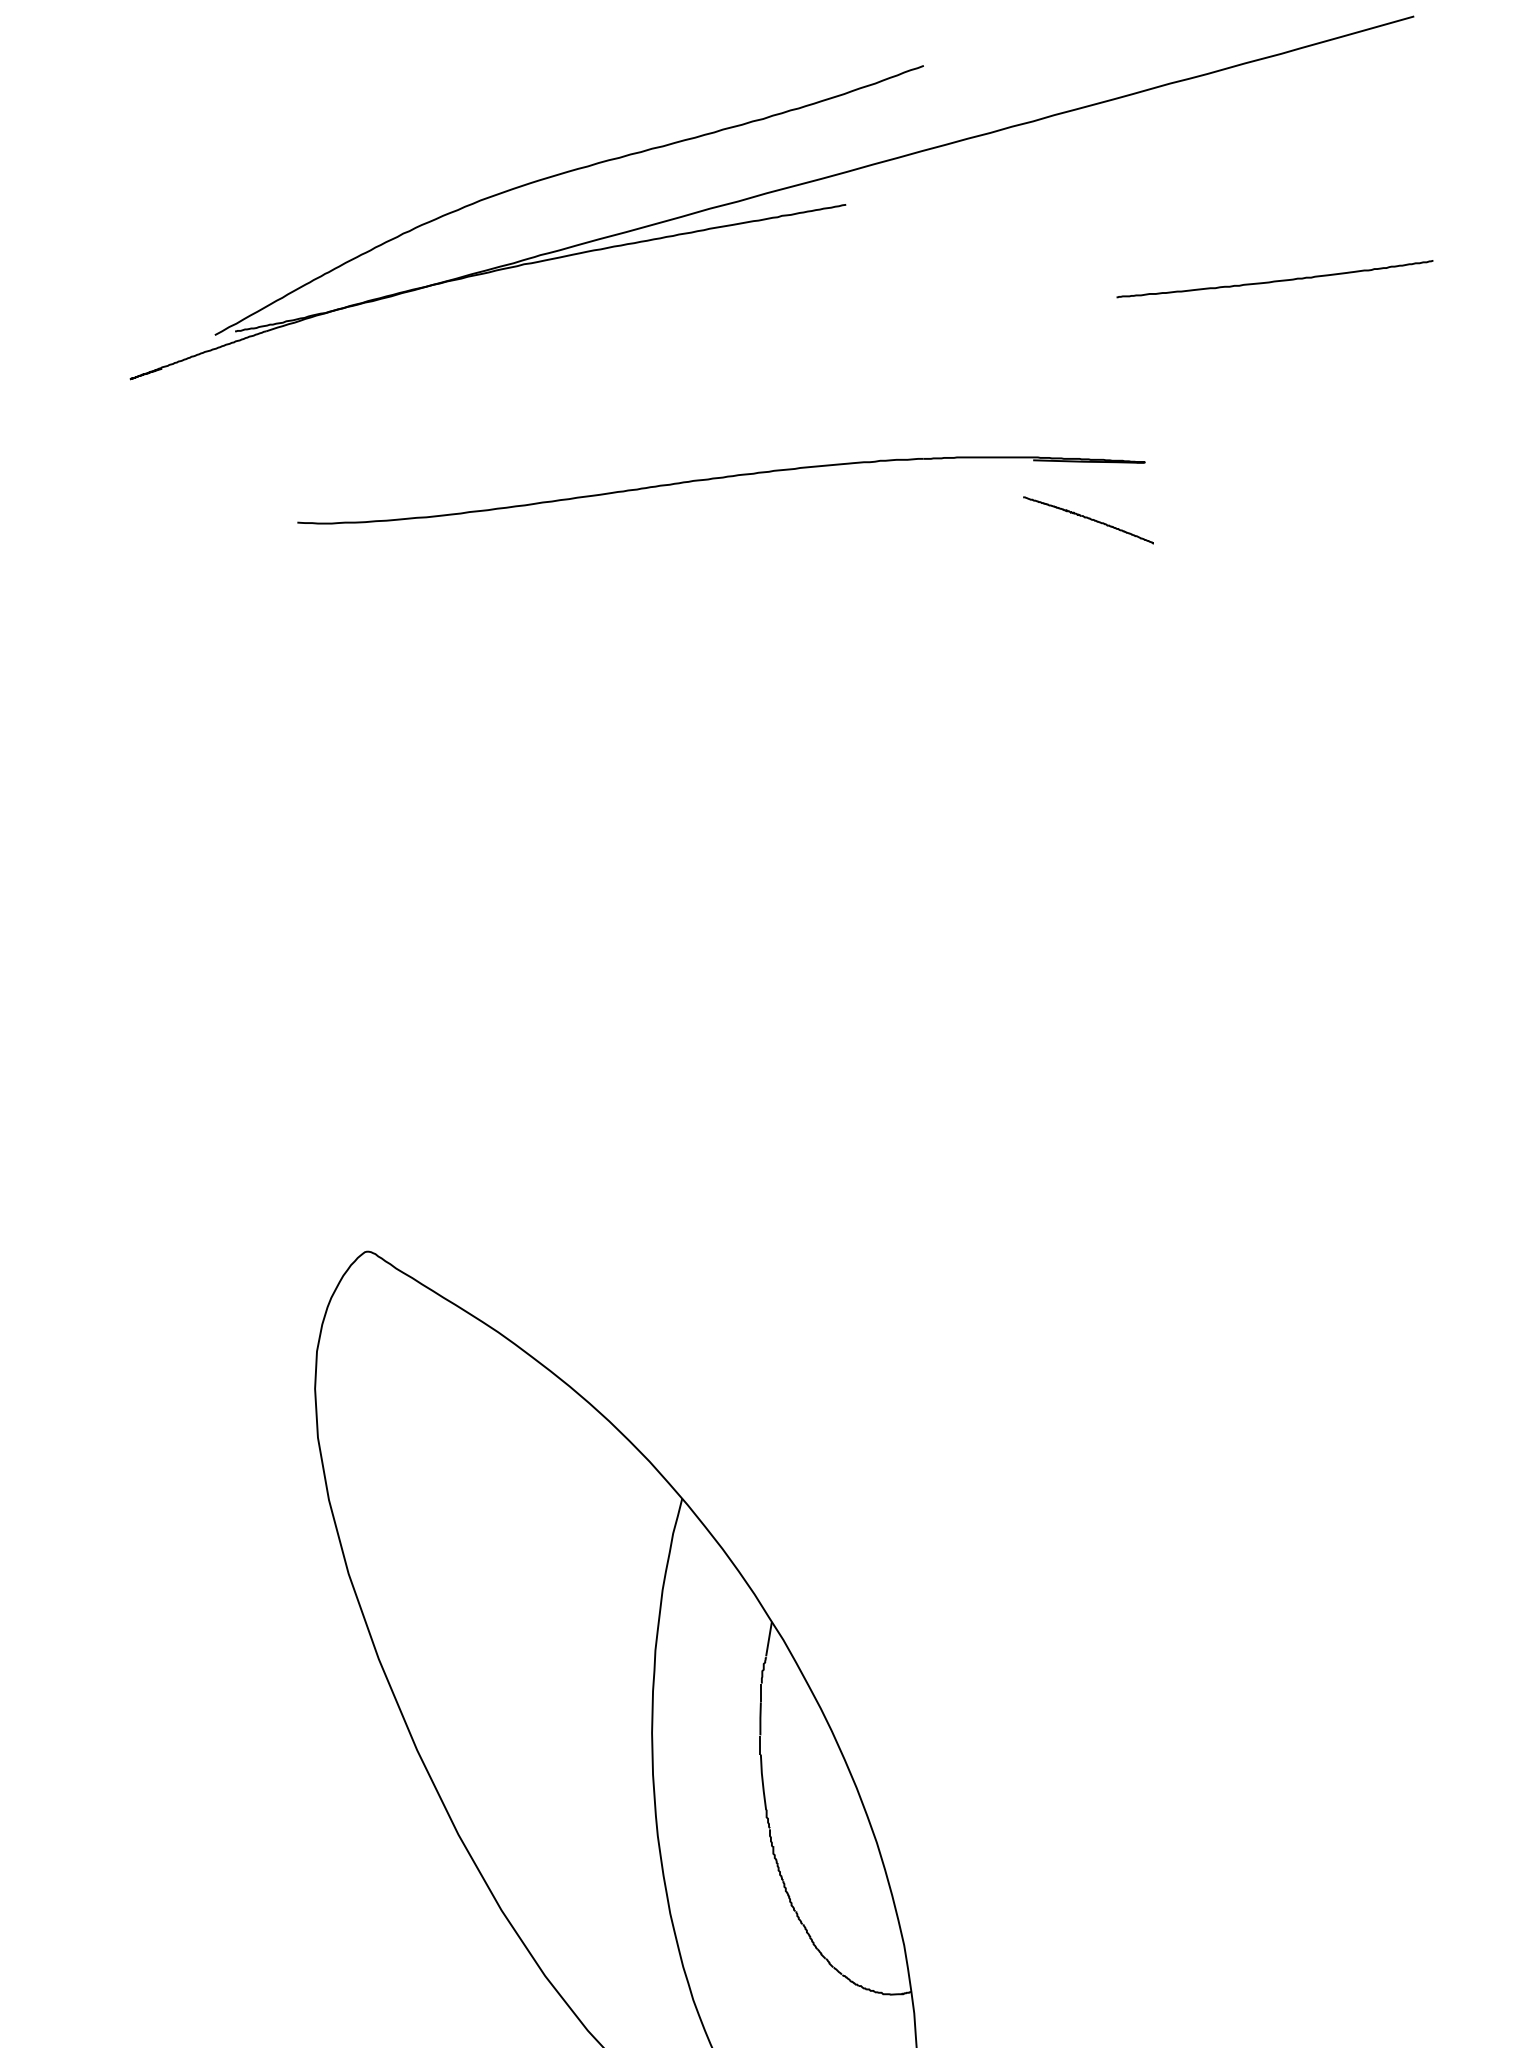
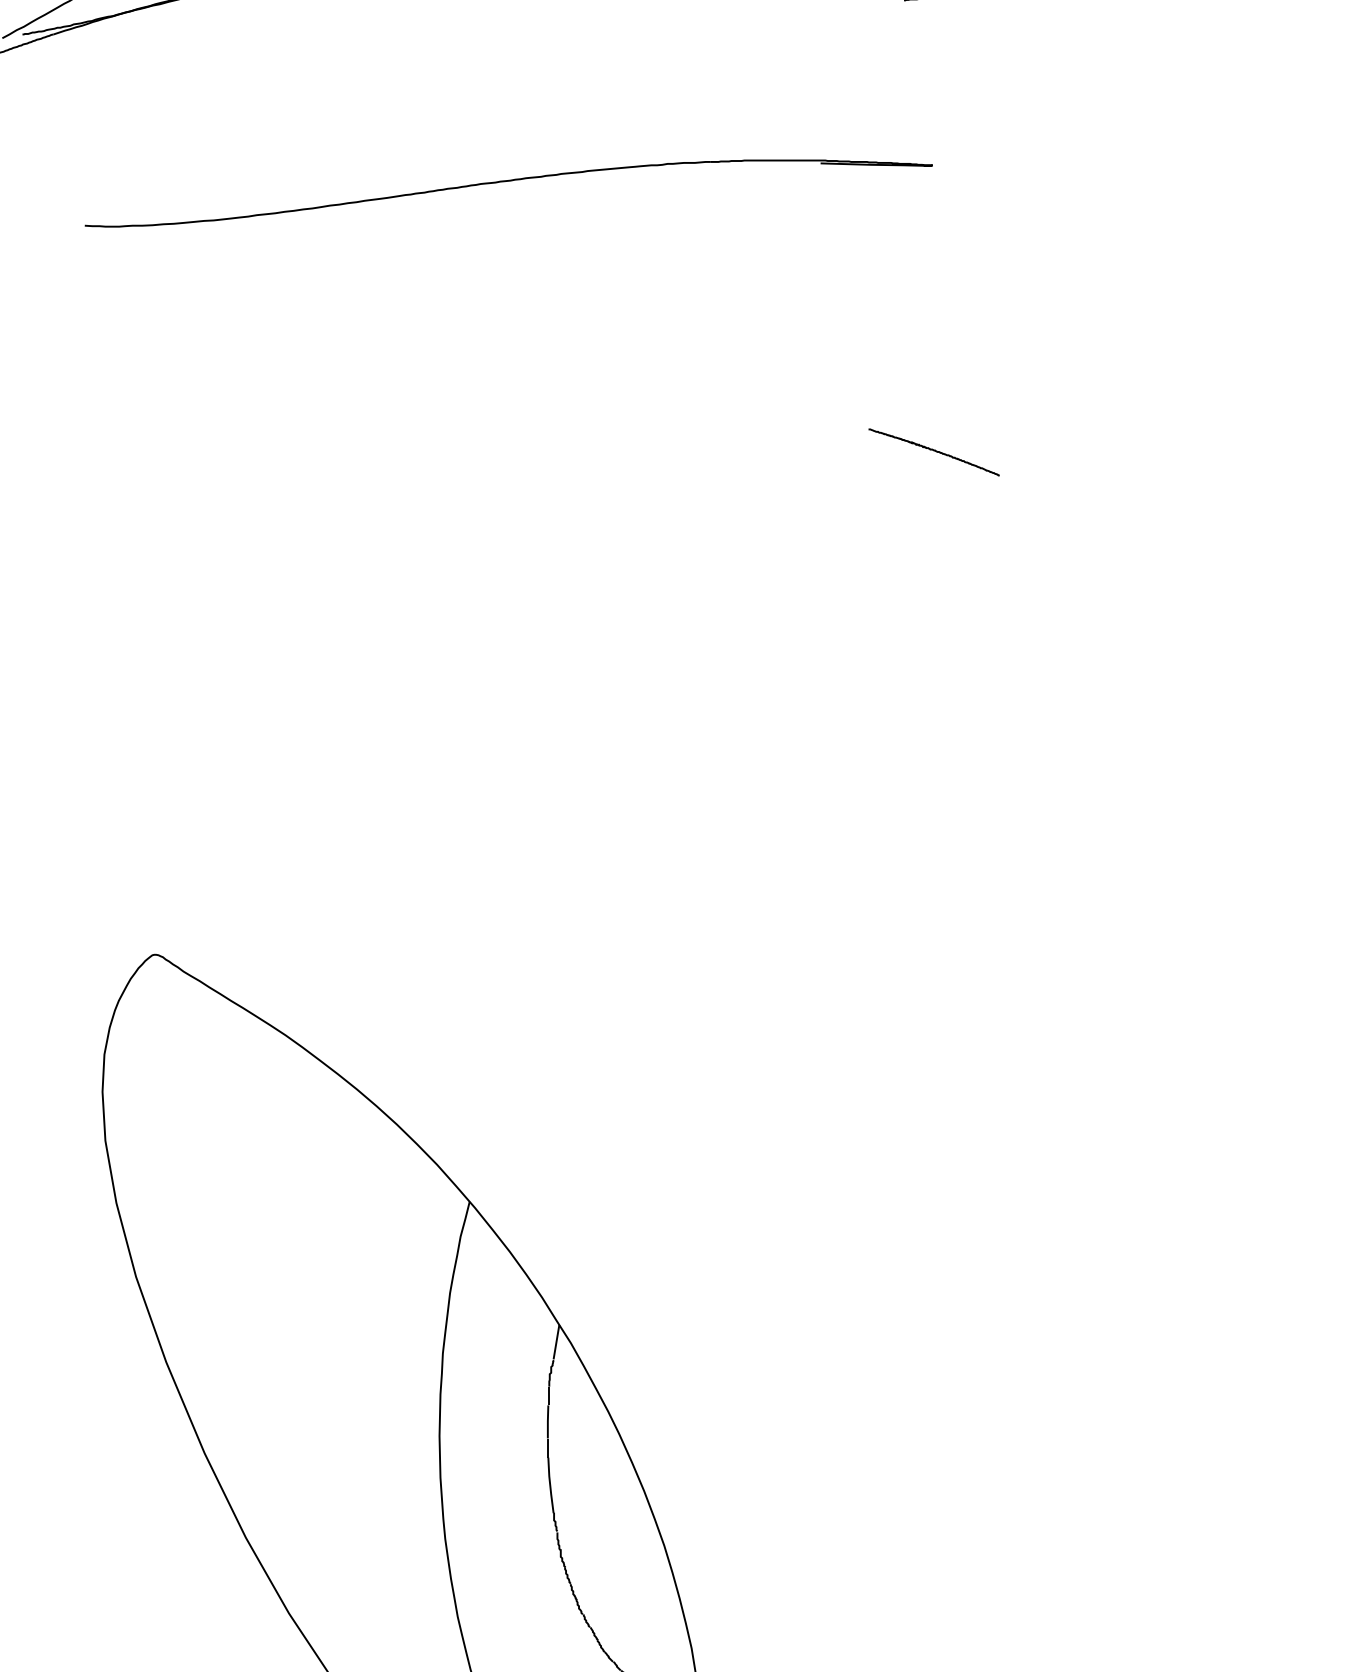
part: (1088, 520) -> (933, 452), moved

